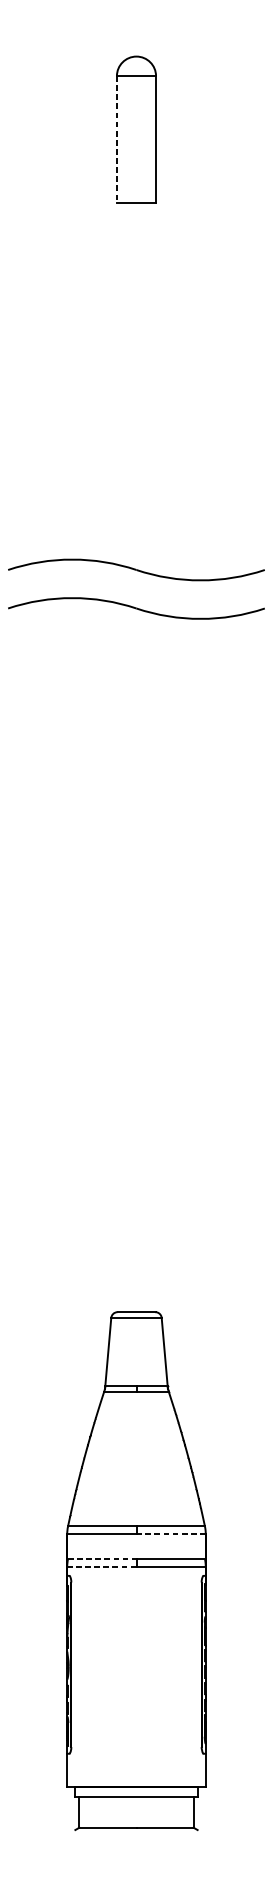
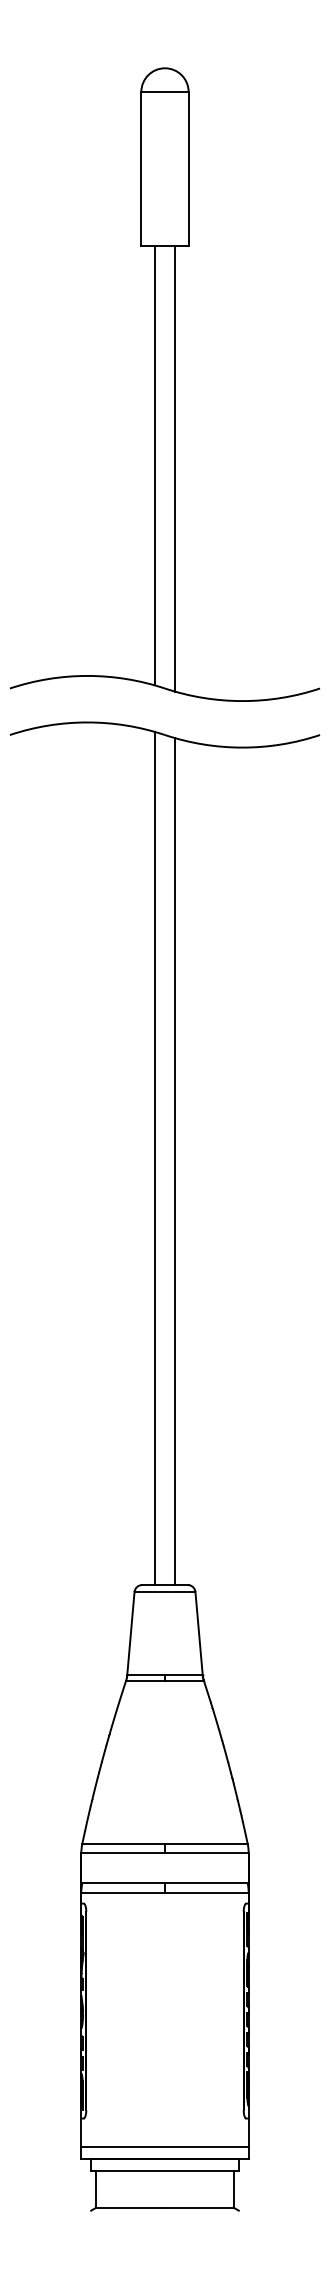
line: (117, 139) -> (141, 168), dashed -> solid
line: (128, 385) -> (155, 465), added
line: (144, 387) -> (174, 468), added
line: (128, 959) -> (155, 1158), added
line: (144, 961) -> (174, 1161), added
line: (170, 1534) -> (206, 1853), dashed -> solid
line: (102, 1559) -> (124, 1883), dashed -> solid
line: (102, 1566) -> (123, 1892), dashed -> solid
line: (136, 1776) -> (164, 2146), added

